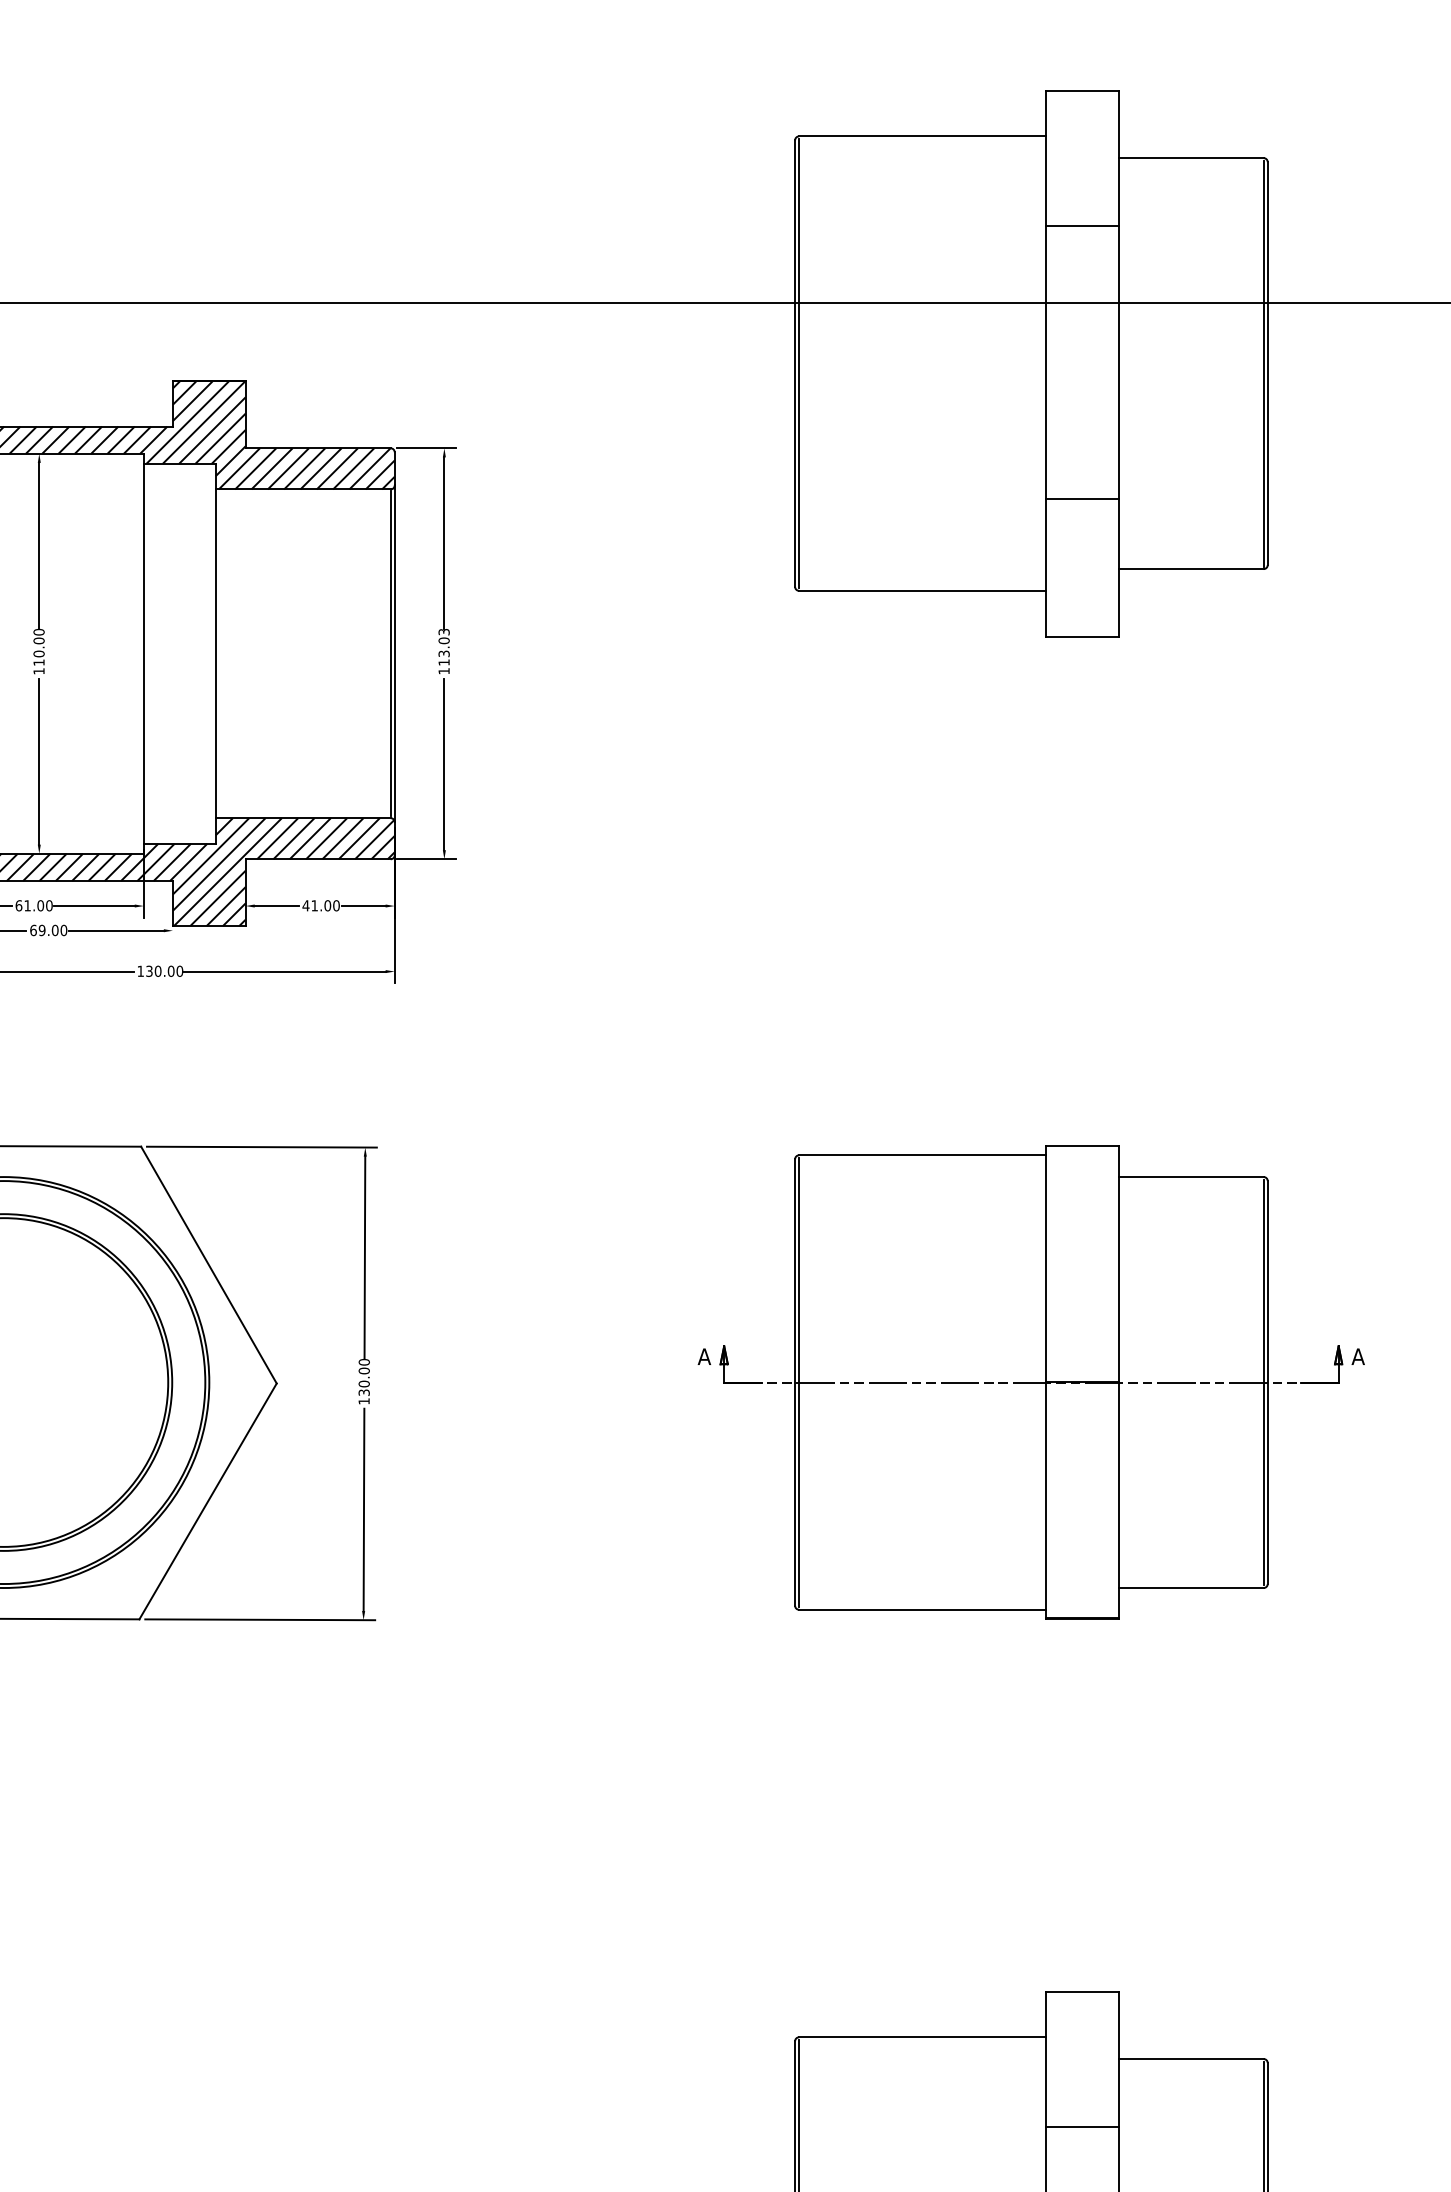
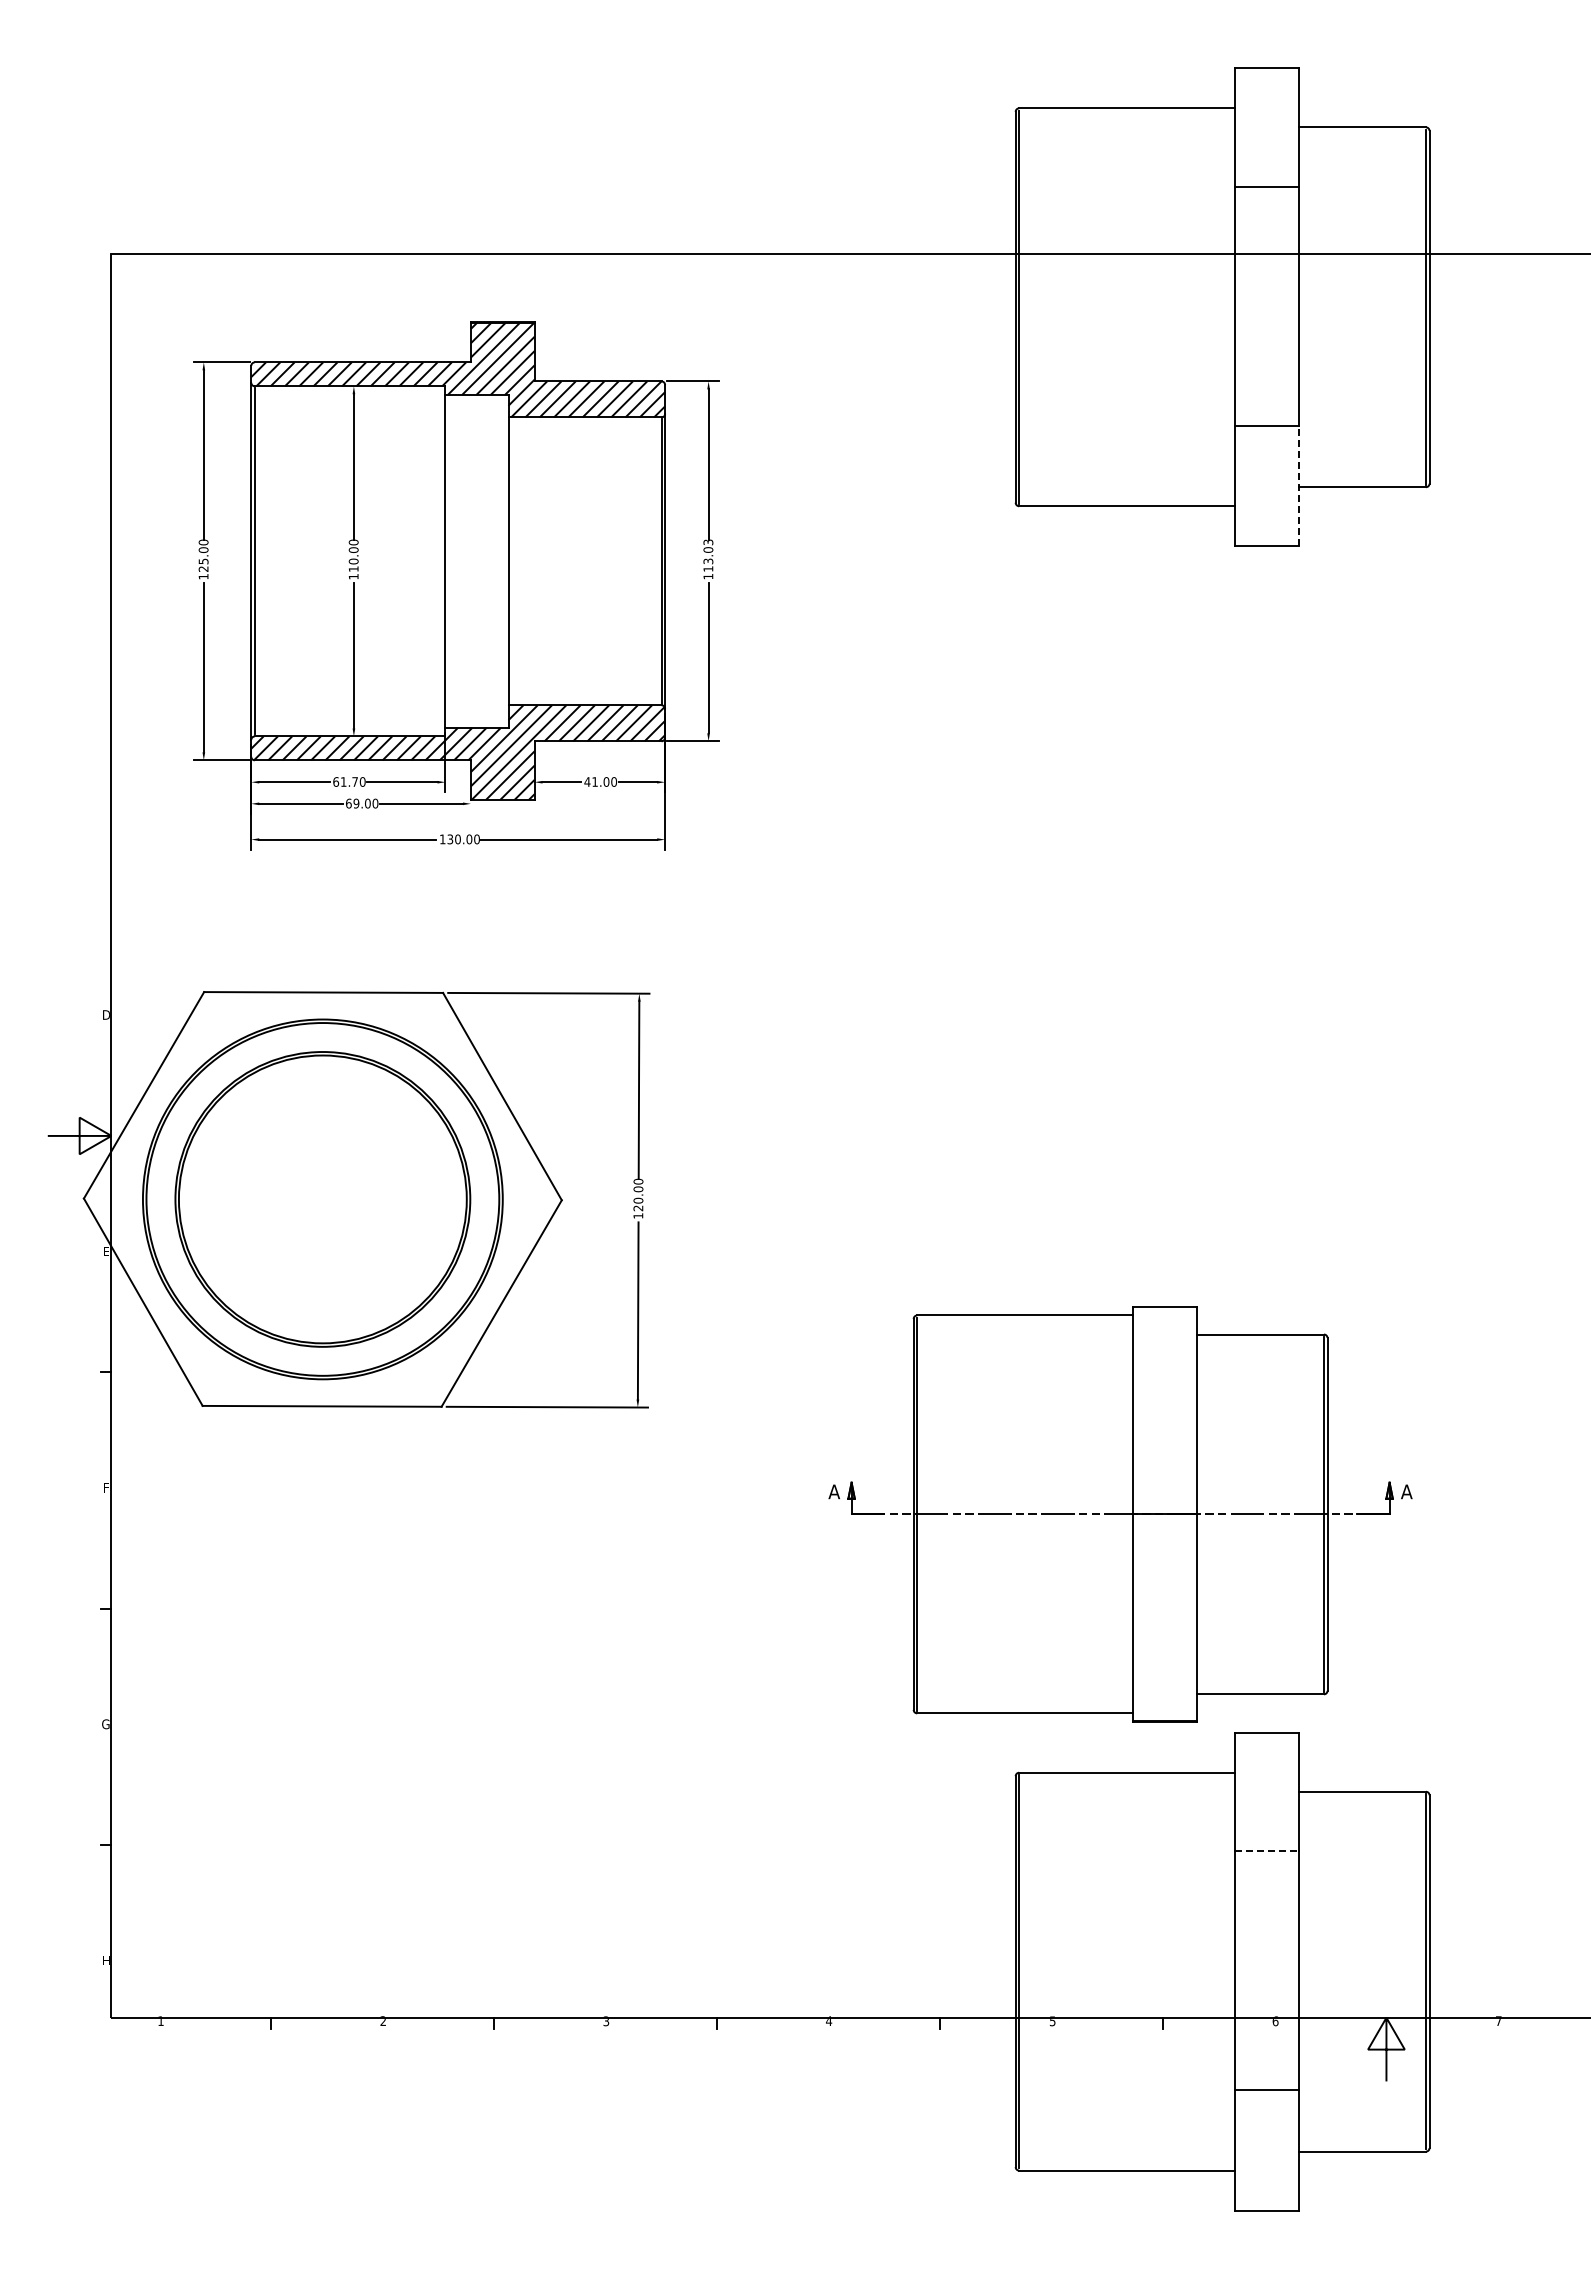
line: (1119, 567) -> (1299, 485), solid -> dashed
text: (41, 905) -> (355, 781), 61.00 -> 61.70
part: (1031, 1382) -> (1120, 1514), moved
text: (364, 1392) -> (638, 1208), 130.00 -> 120.00
line: (1082, 2127) -> (1267, 1851), solid -> dashed

